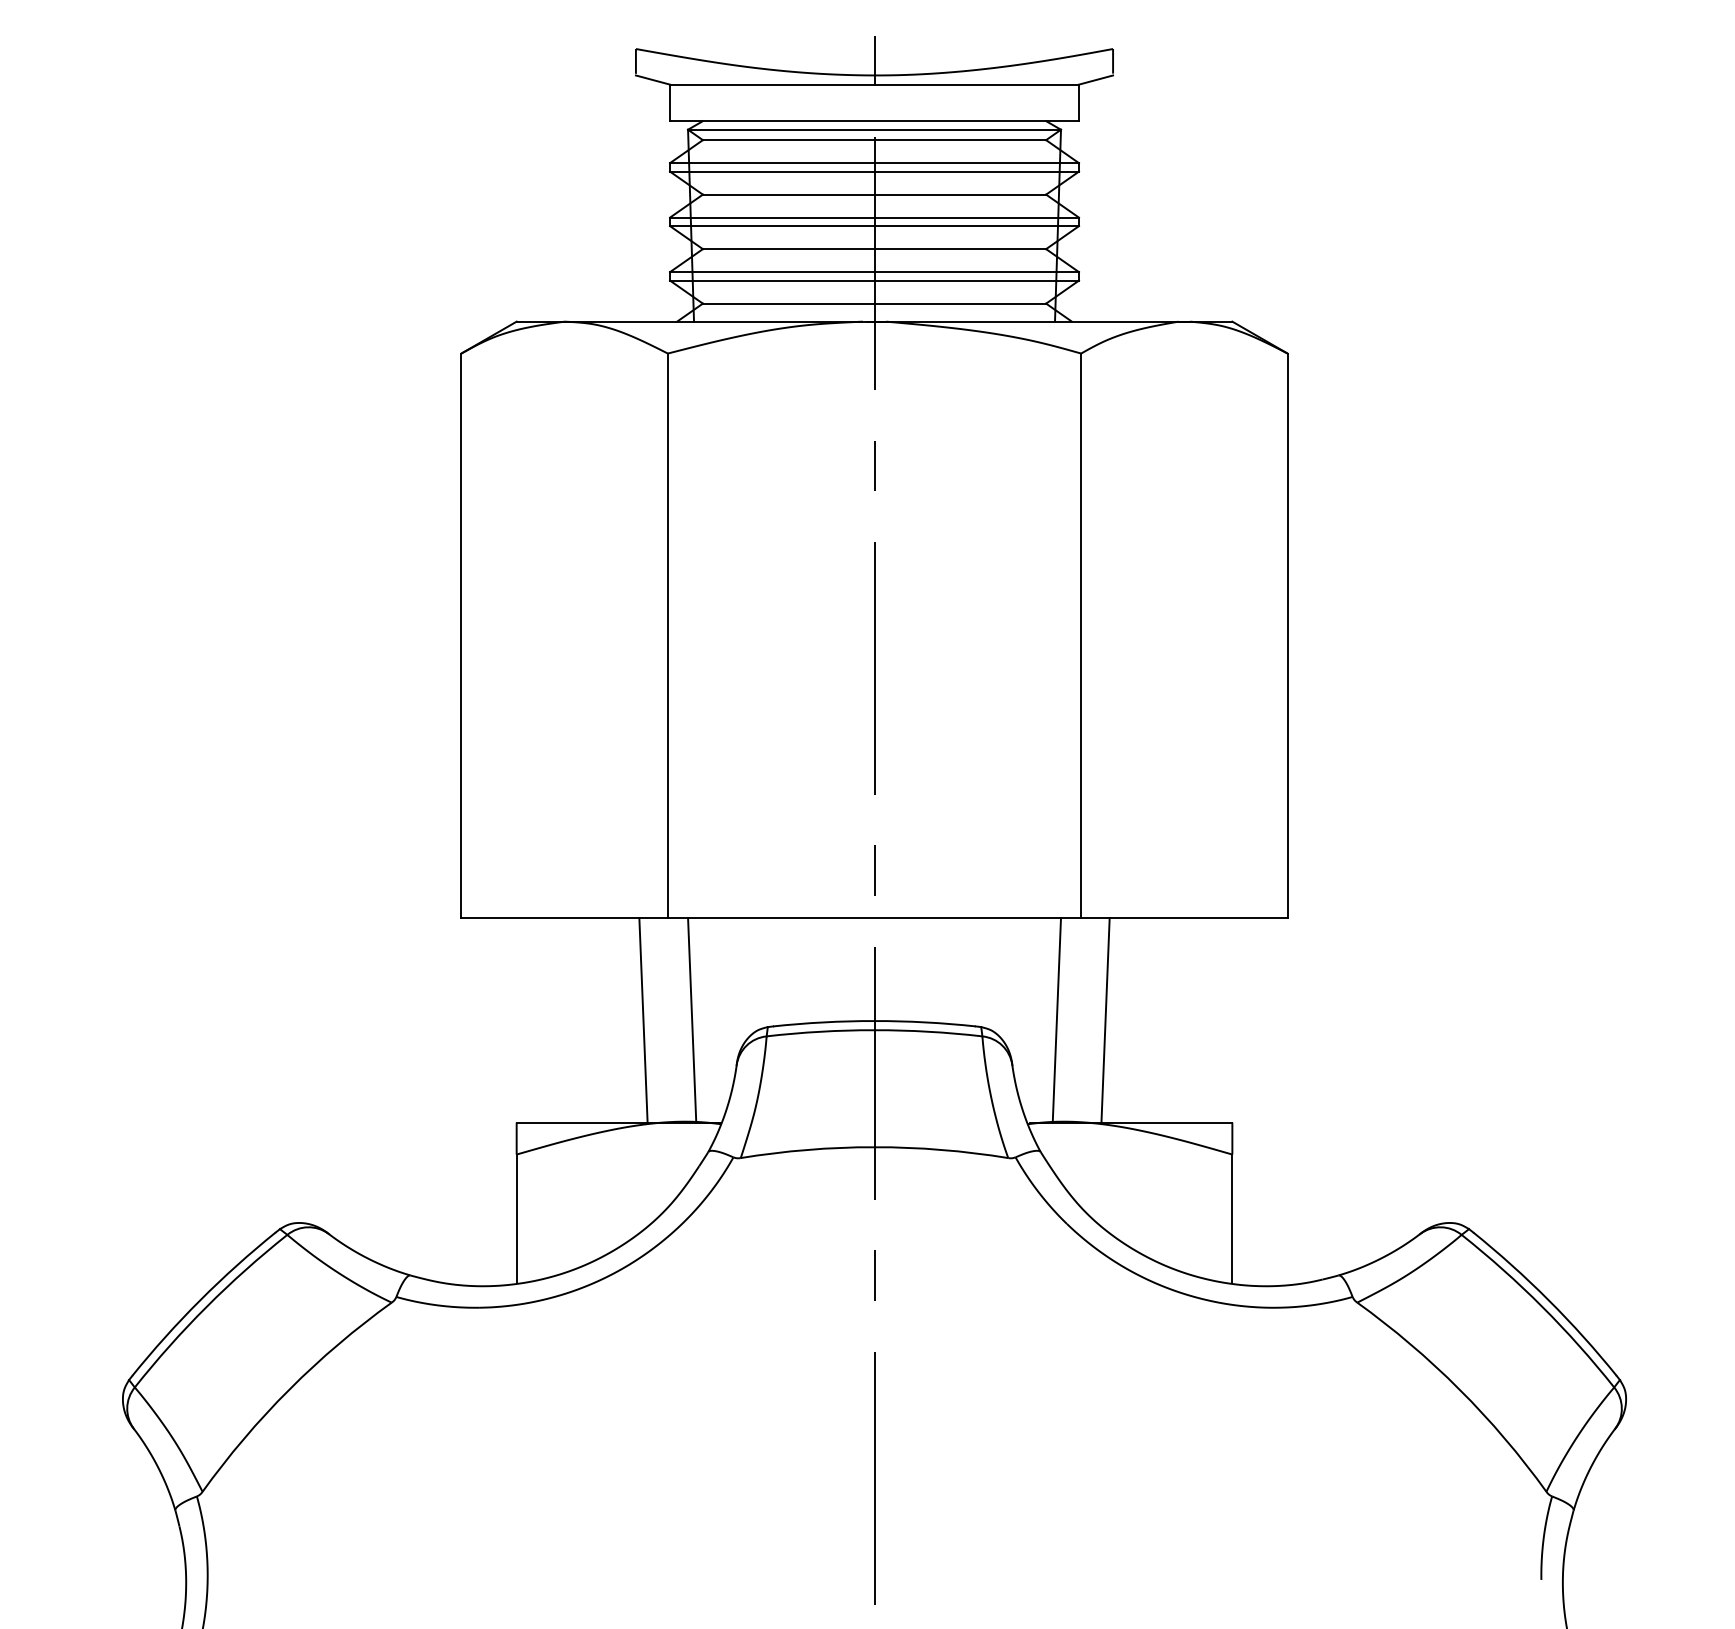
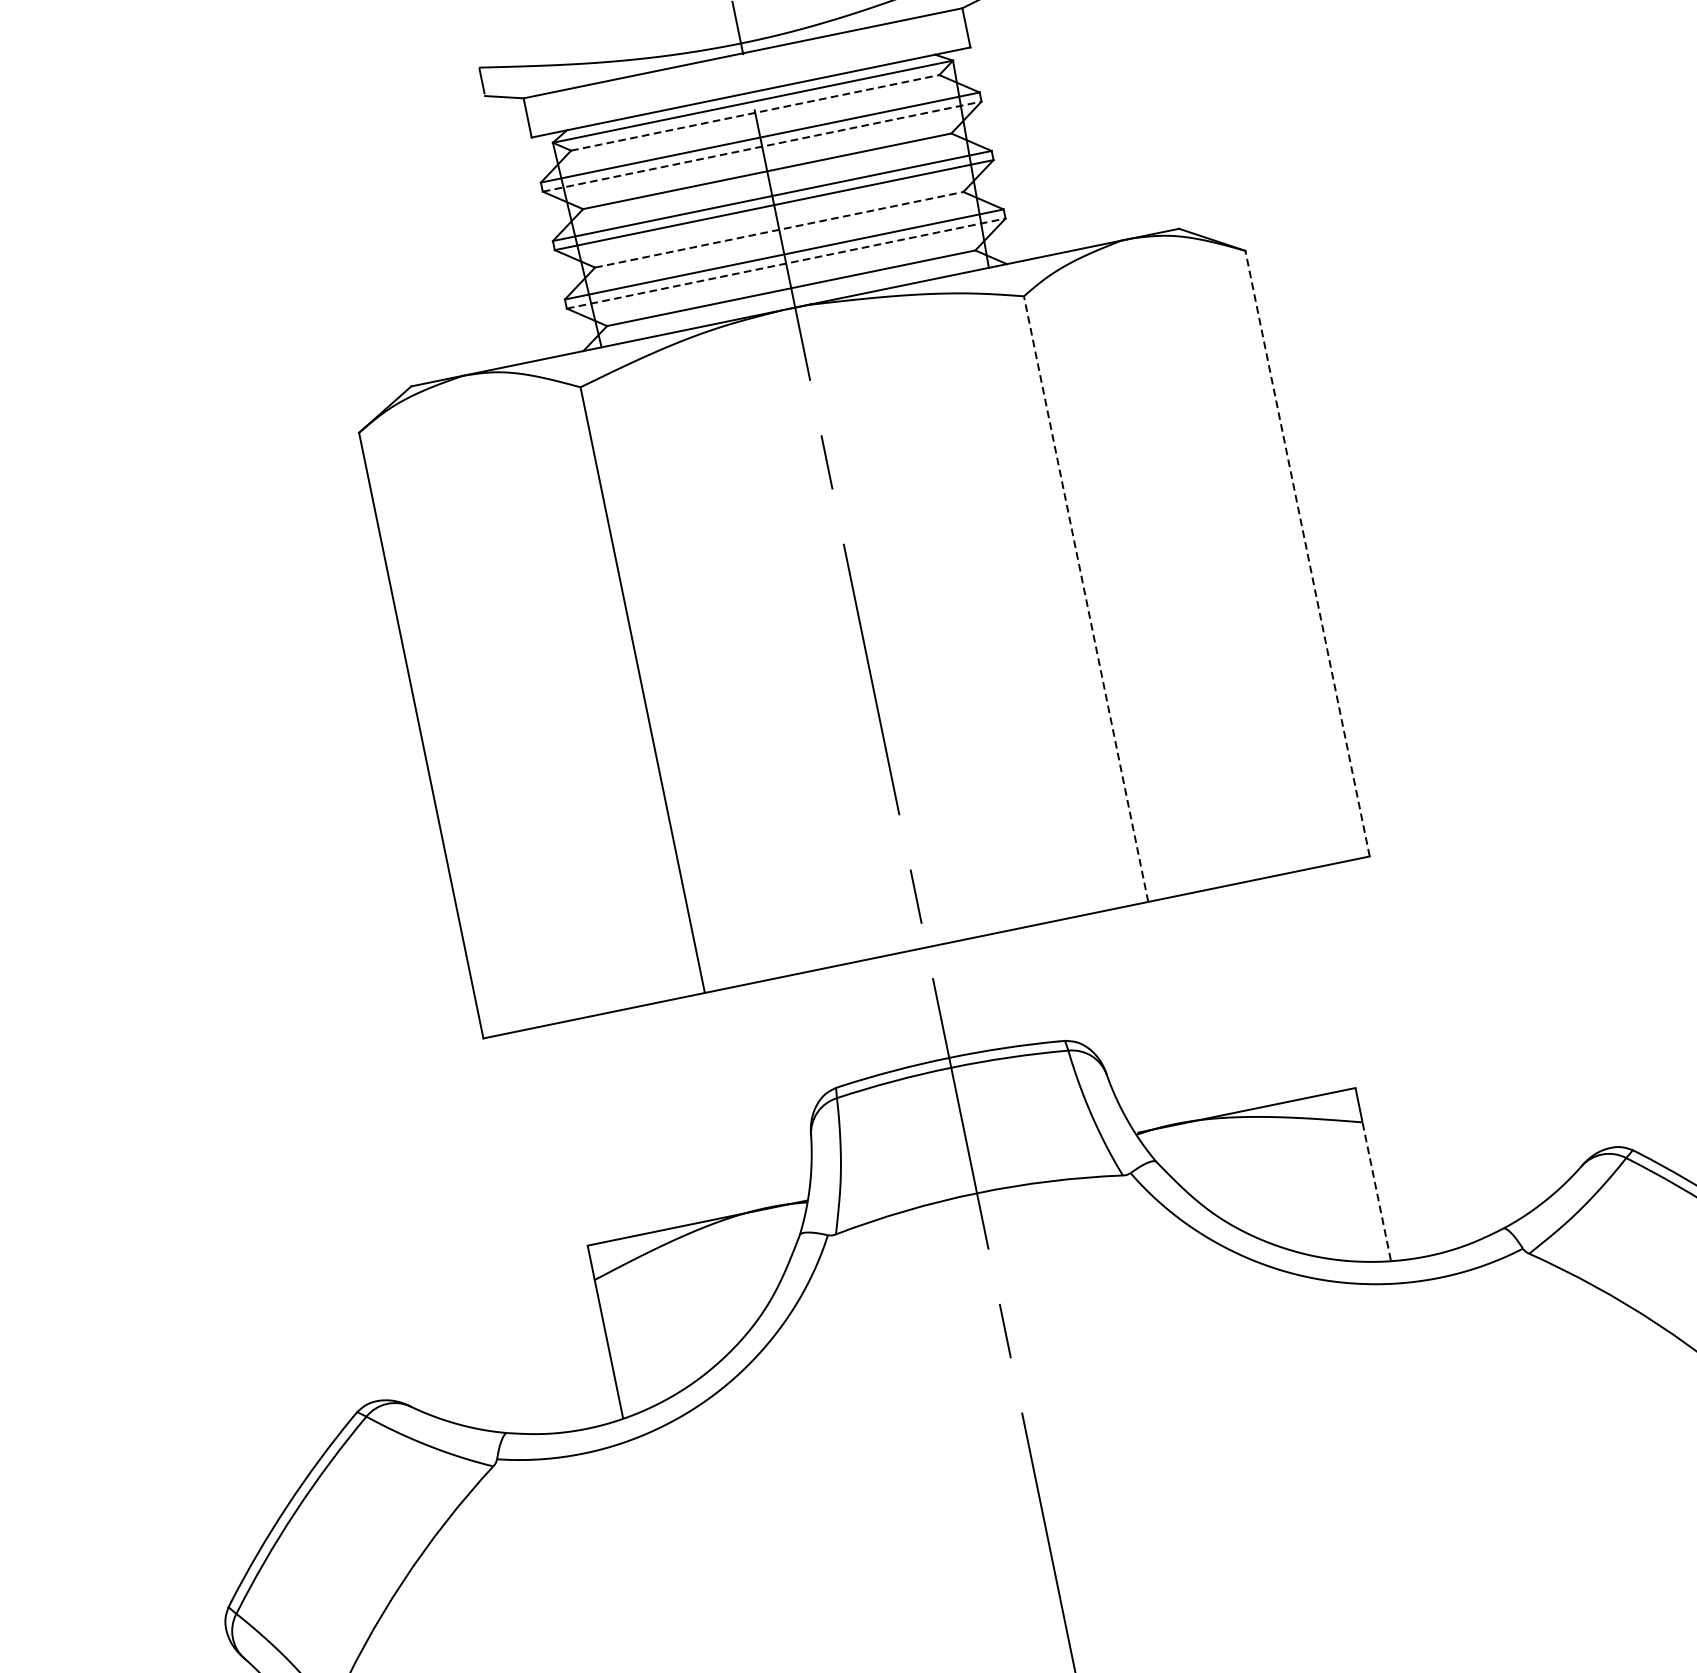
line: (874, 140) -> (755, 113), solid -> dashed
line: (875, 171) -> (763, 146), solid -> dashed
line: (874, 249) -> (779, 230), solid -> dashed
line: (875, 280) -> (787, 263), solid -> dashed
line: (1081, 635) -> (1086, 598), solid -> dashed
line: (1287, 635) -> (1307, 553), solid -> dashed
line: (643, 1020) -> (701, 1108), removed
line: (692, 1020) -> (753, 1097), removed
line: (1056, 1020) -> (1144, 1017), removed
line: (1105, 1020) -> (1196, 1006), removed
line: (1232, 1218) -> (1376, 1190), solid -> dashed

